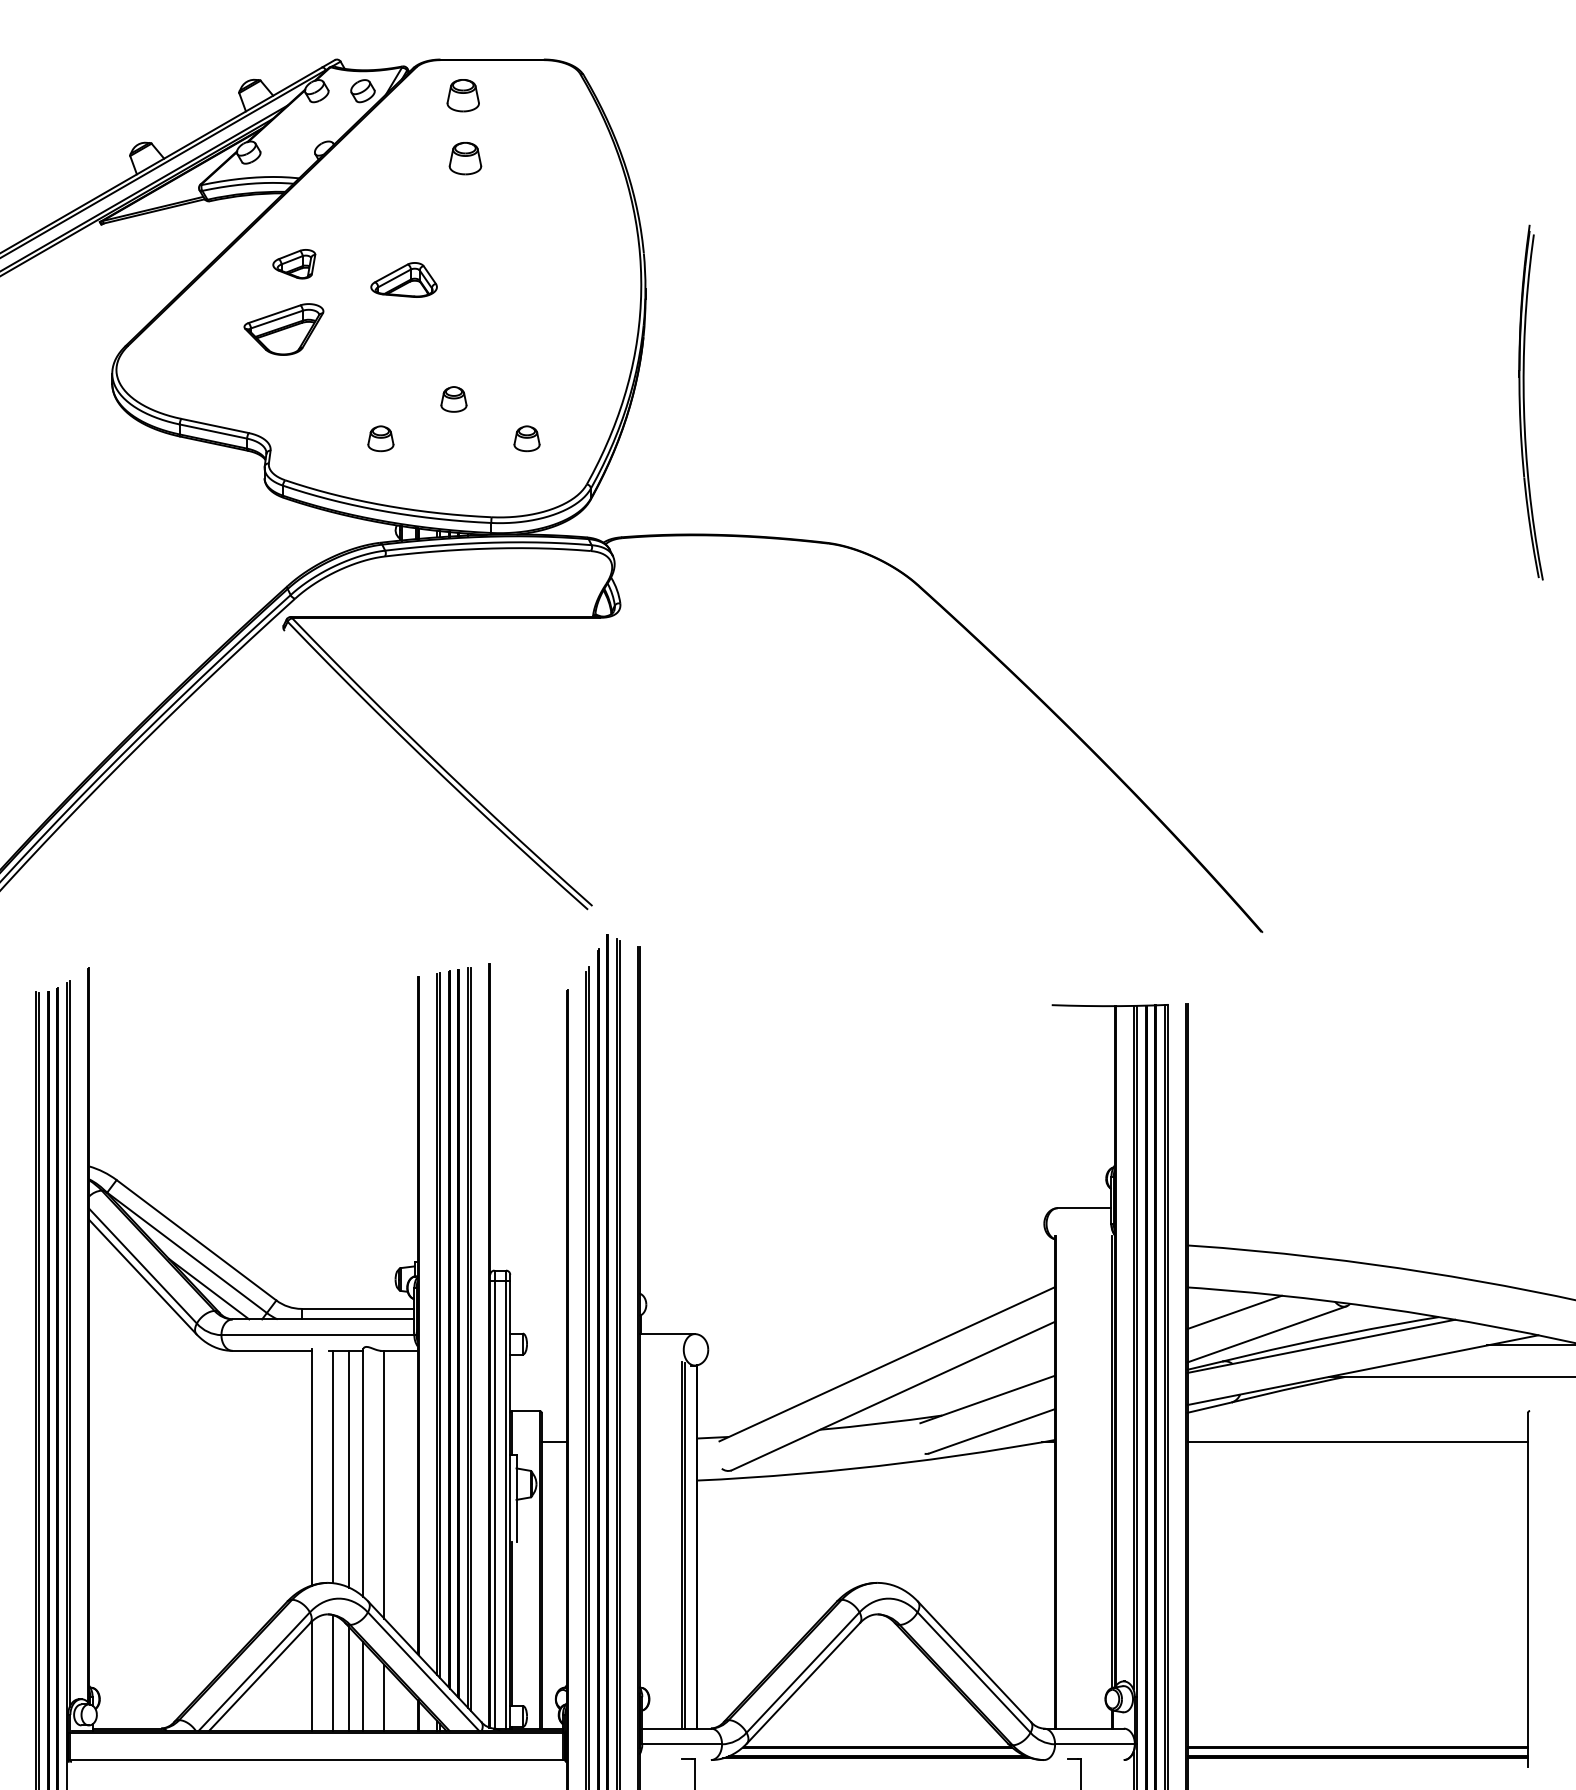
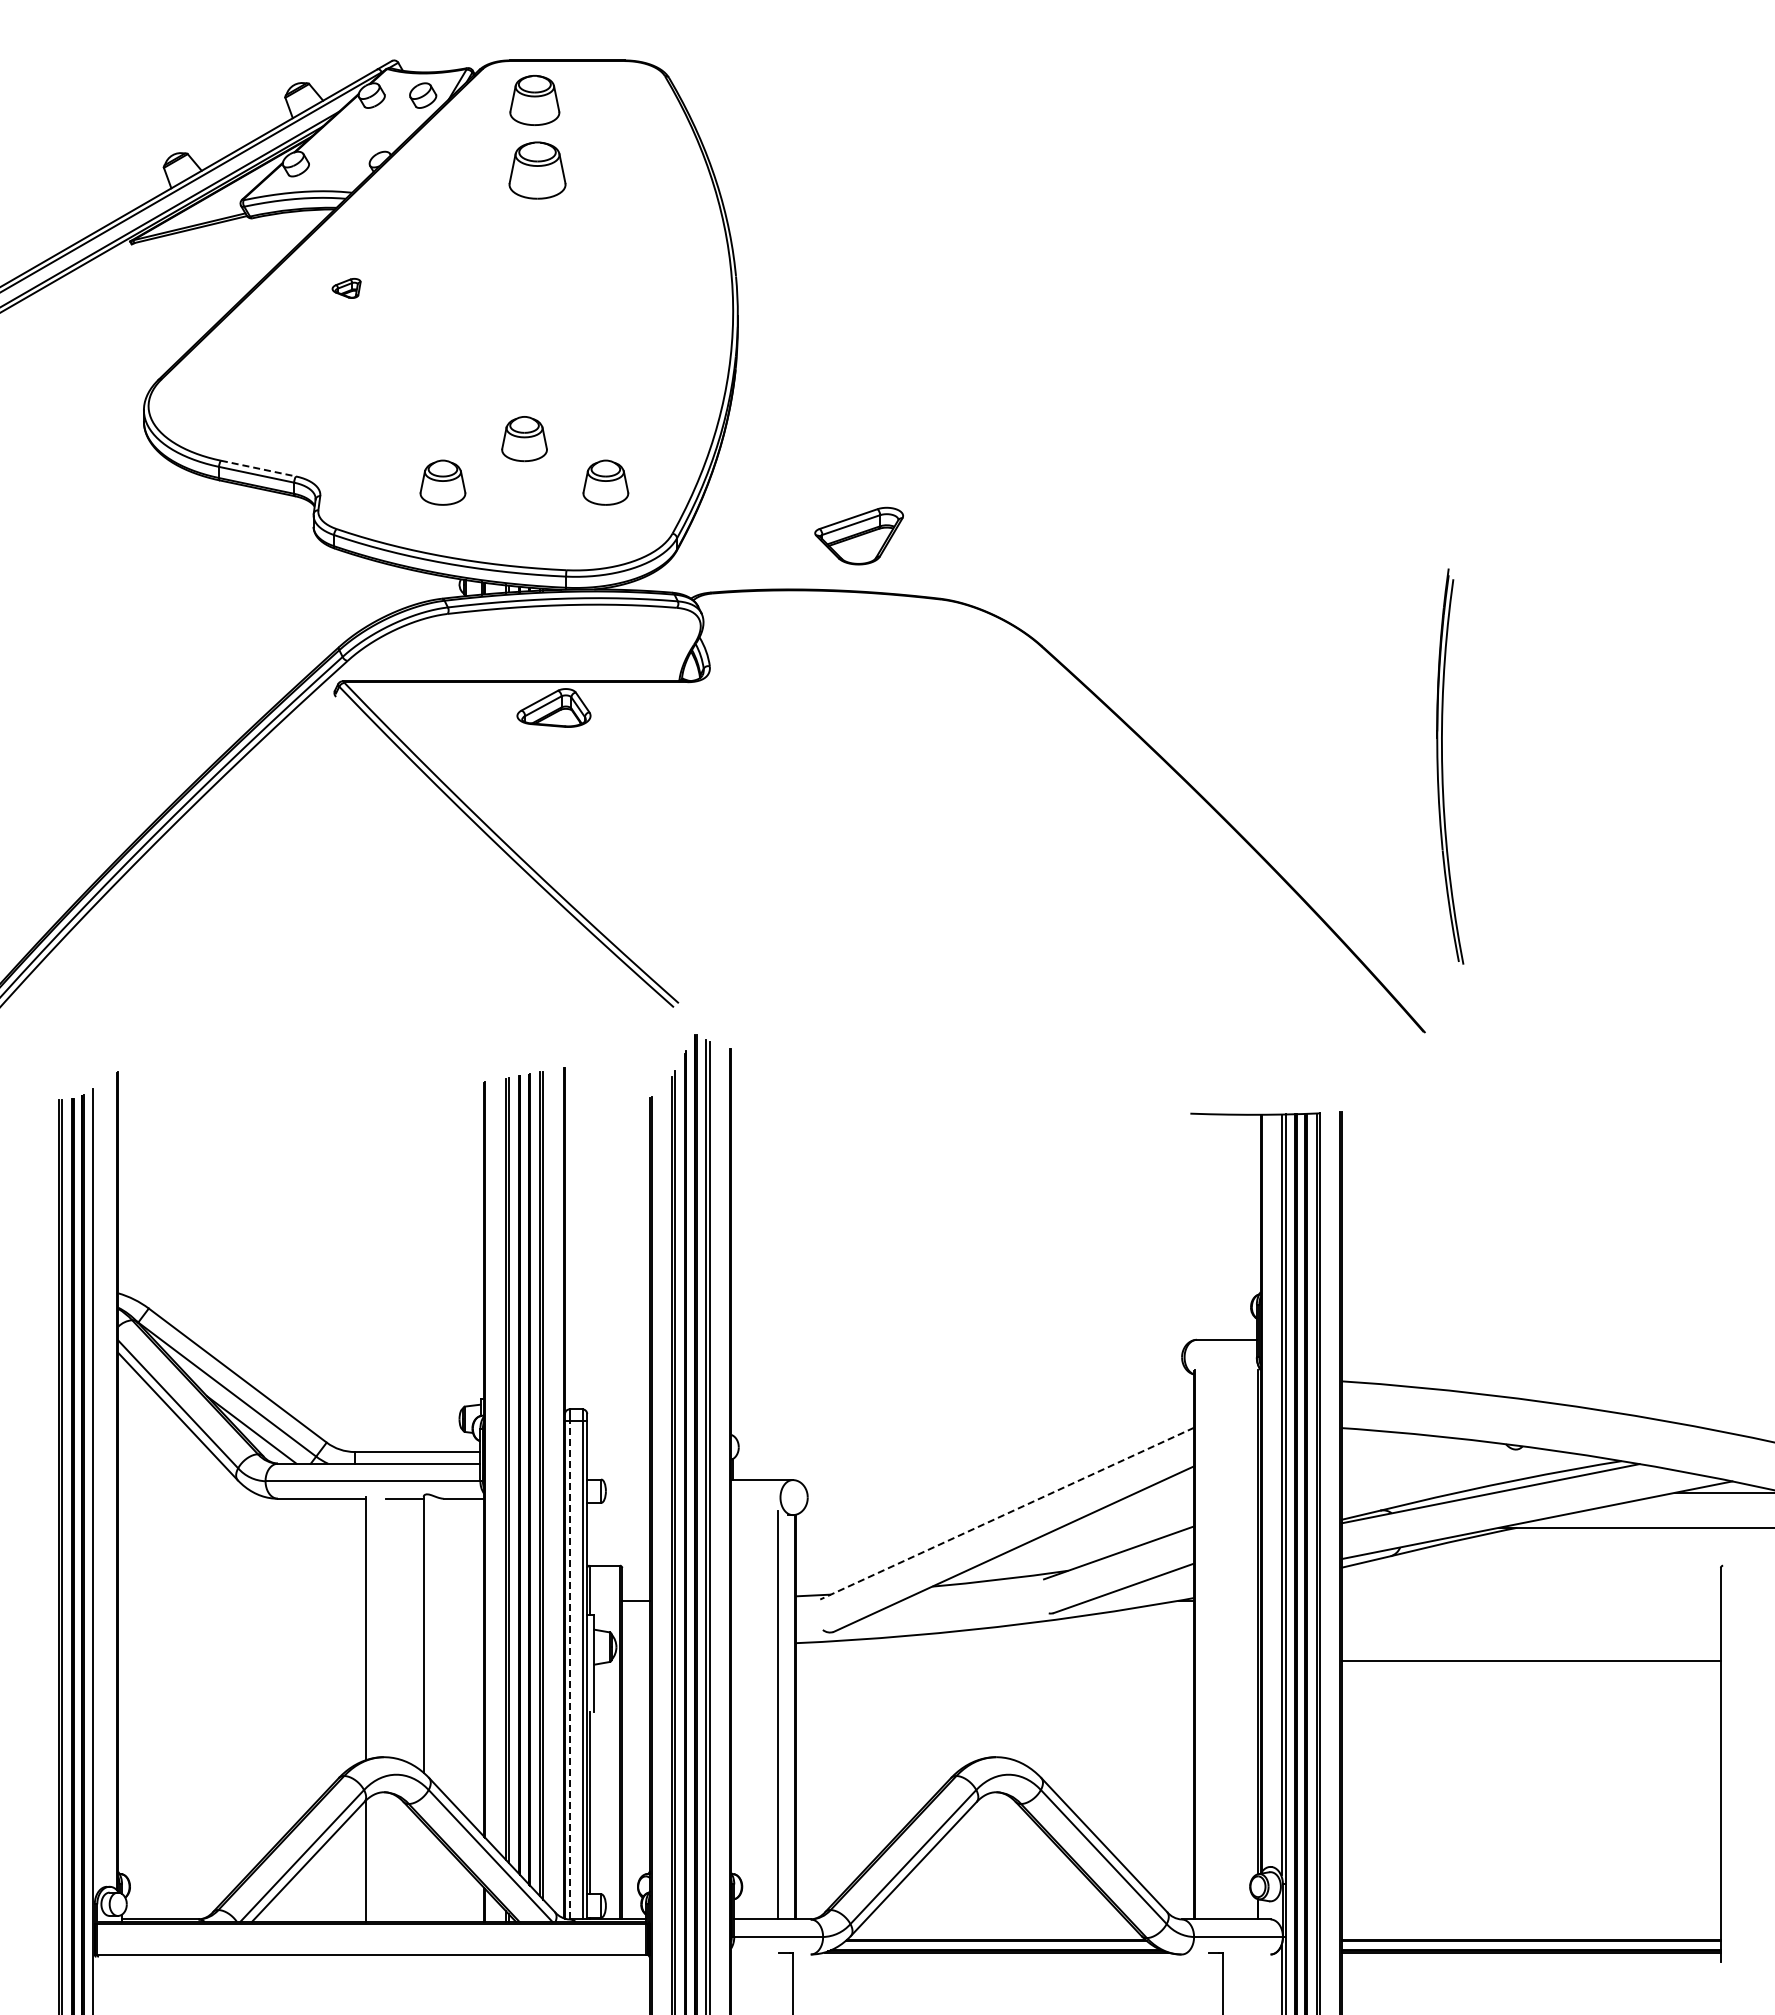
part: (462, 95) -> (534, 100), size x1.4
part: (464, 158) -> (536, 170), size x1.6
part: (294, 264) -> (346, 288), size x0.6
part: (403, 279) -> (553, 707), moved
part: (283, 328) -> (858, 535), moved
part: (453, 398) -> (524, 438), size x1.6
part: (1525, 402) -> (1443, 766), moved
line: (215, 425) -> (258, 468), solid -> dashed
part: (381, 438) -> (443, 482), size x1.6
part: (526, 438) -> (605, 482), size x1.6
line: (1234, 1312) -> (1393, 1455), removed
line: (1266, 1334) -> (1429, 1480), removed
line: (69, 1343) -> (96, 1490), removed
line: (887, 1364) -> (1007, 1513), solid -> dashed
line: (1357, 1442) -> (1530, 1660), moved
line: (332, 1466) -> (389, 1627), removed
line: (349, 1469) -> (408, 1630), removed
line: (384, 1484) -> (447, 1647), removed
line: (494, 1504) -> (569, 1669), solid -> dashed
line: (684, 1545) -> (781, 1715), removed
line: (332, 1672) -> (389, 1856), removed
line: (349, 1678) -> (408, 1863), removed
line: (363, 1686) -> (423, 1872), removed
line: (384, 1697) -> (447, 1884), removed

